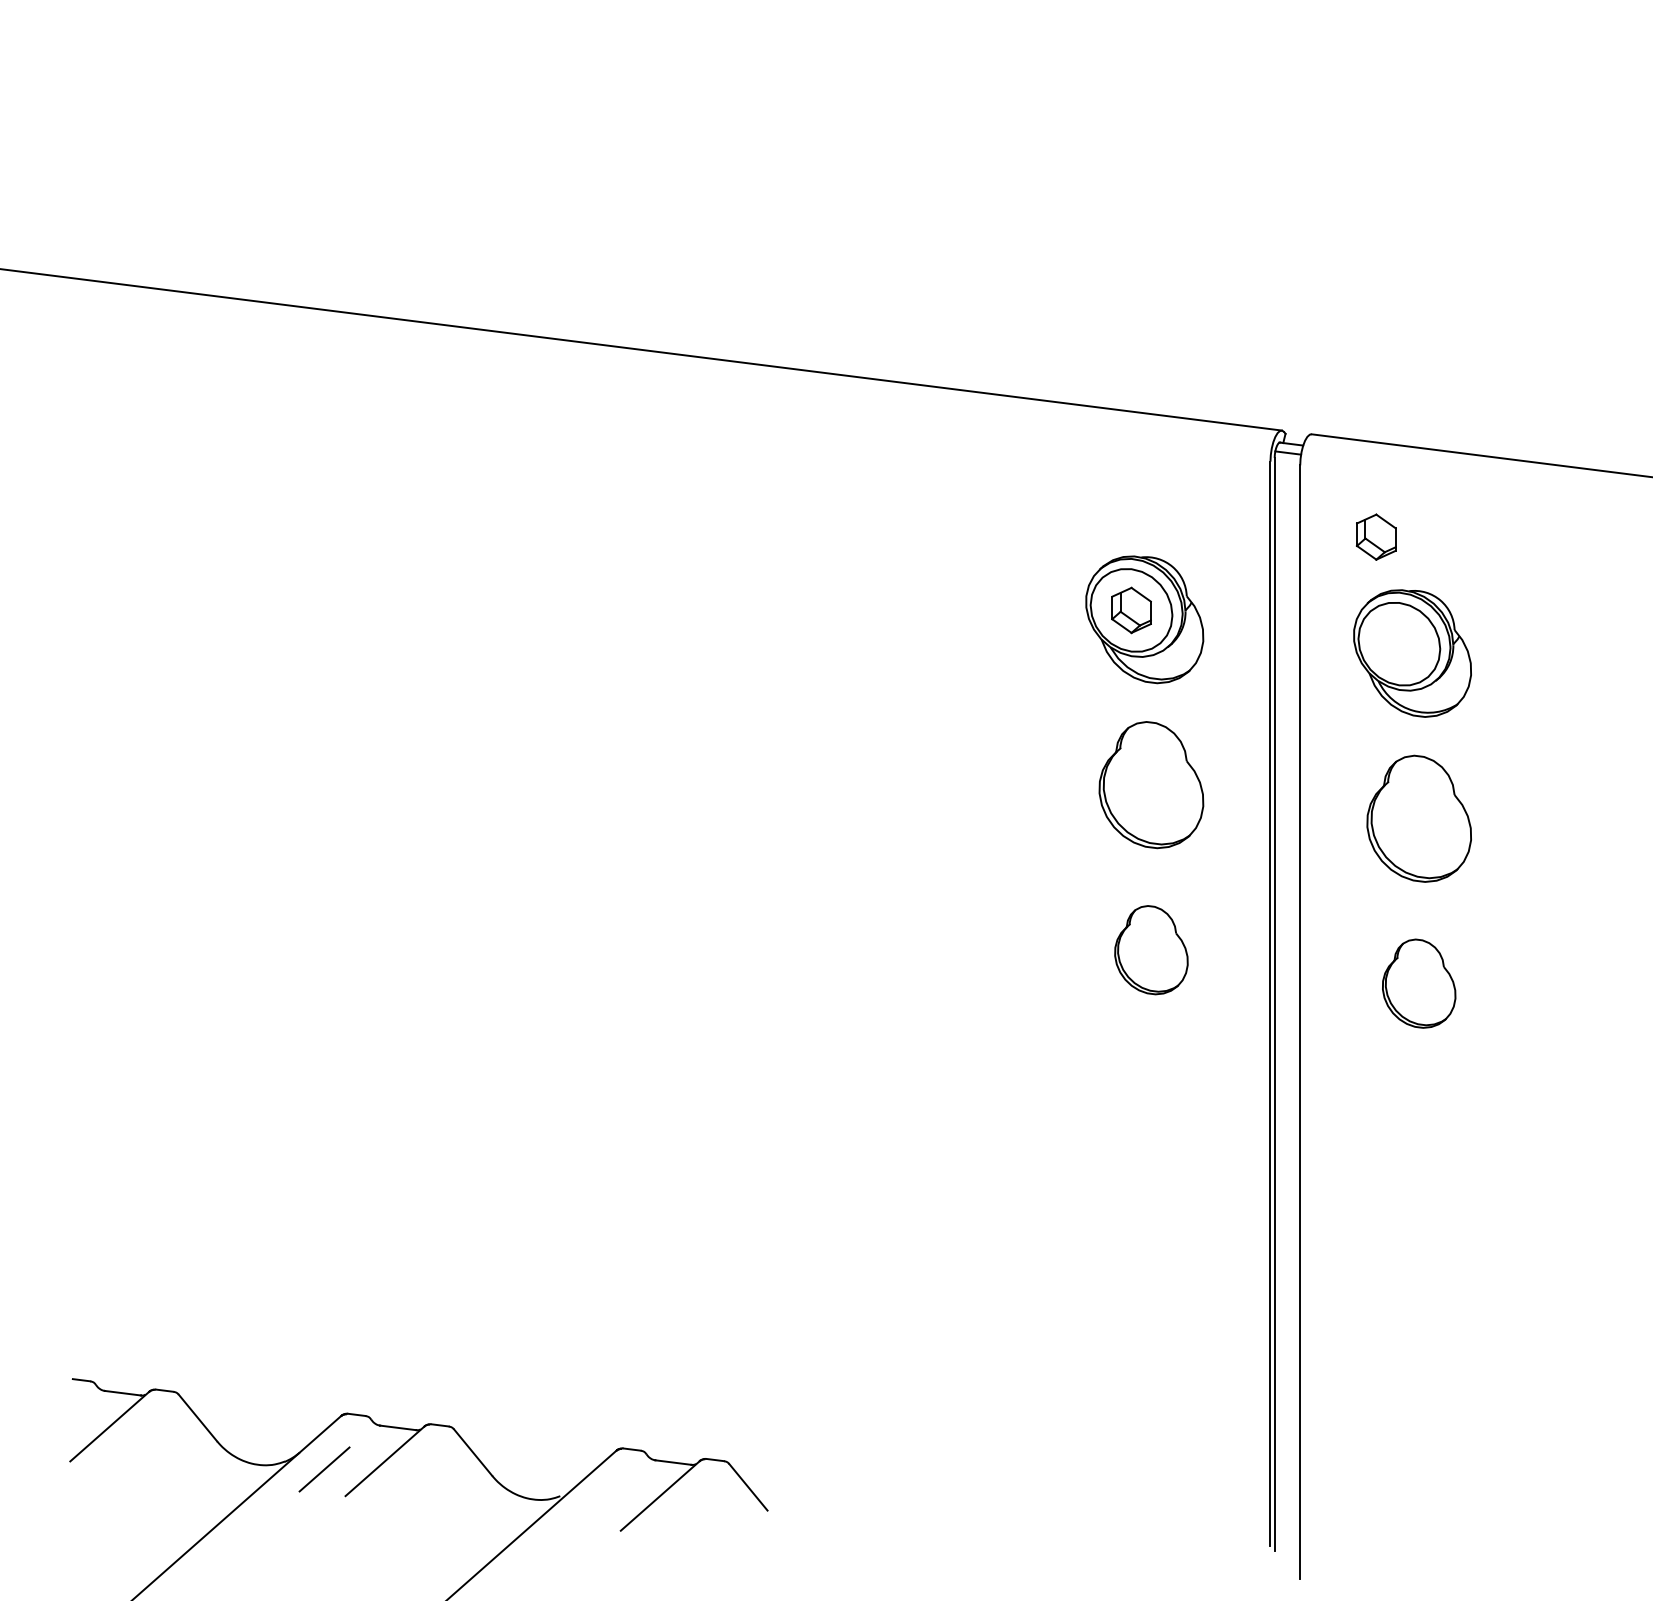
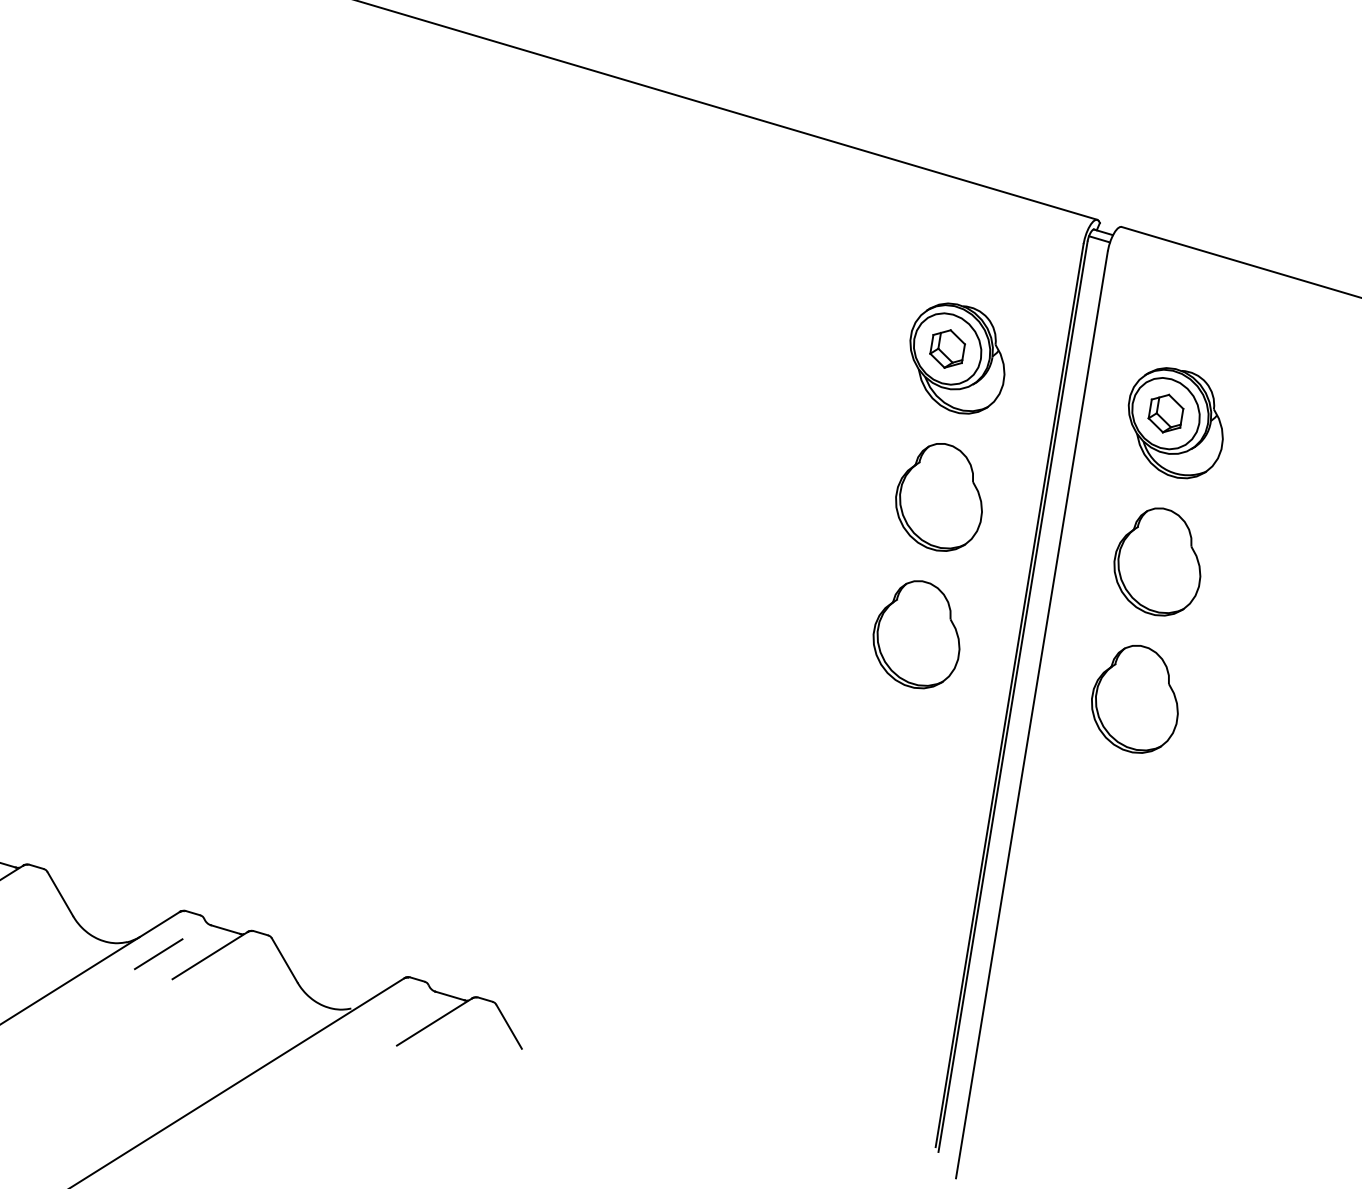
part: (1376, 536) -> (1166, 413), moved
part: (1151, 950) -> (917, 634), size x1.43
part: (1418, 983) -> (1135, 698), size x1.43

